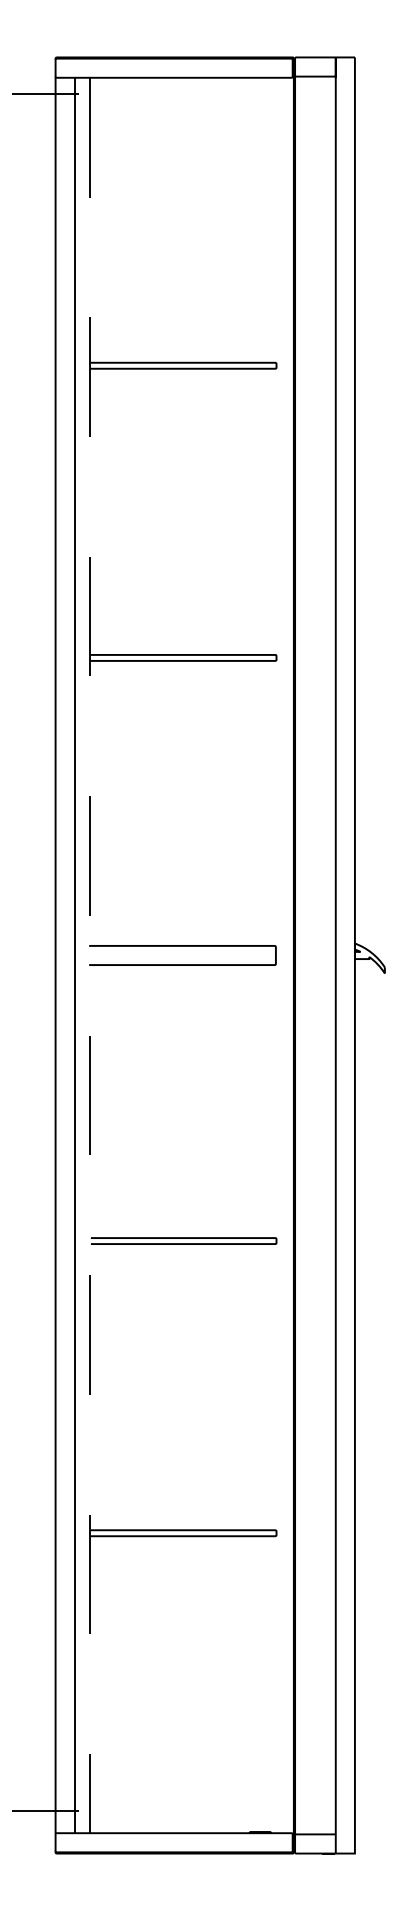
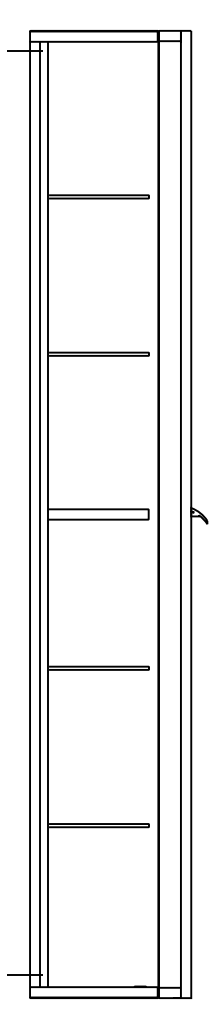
line: (89, 955) -> (48, 514), dashed -> solid

